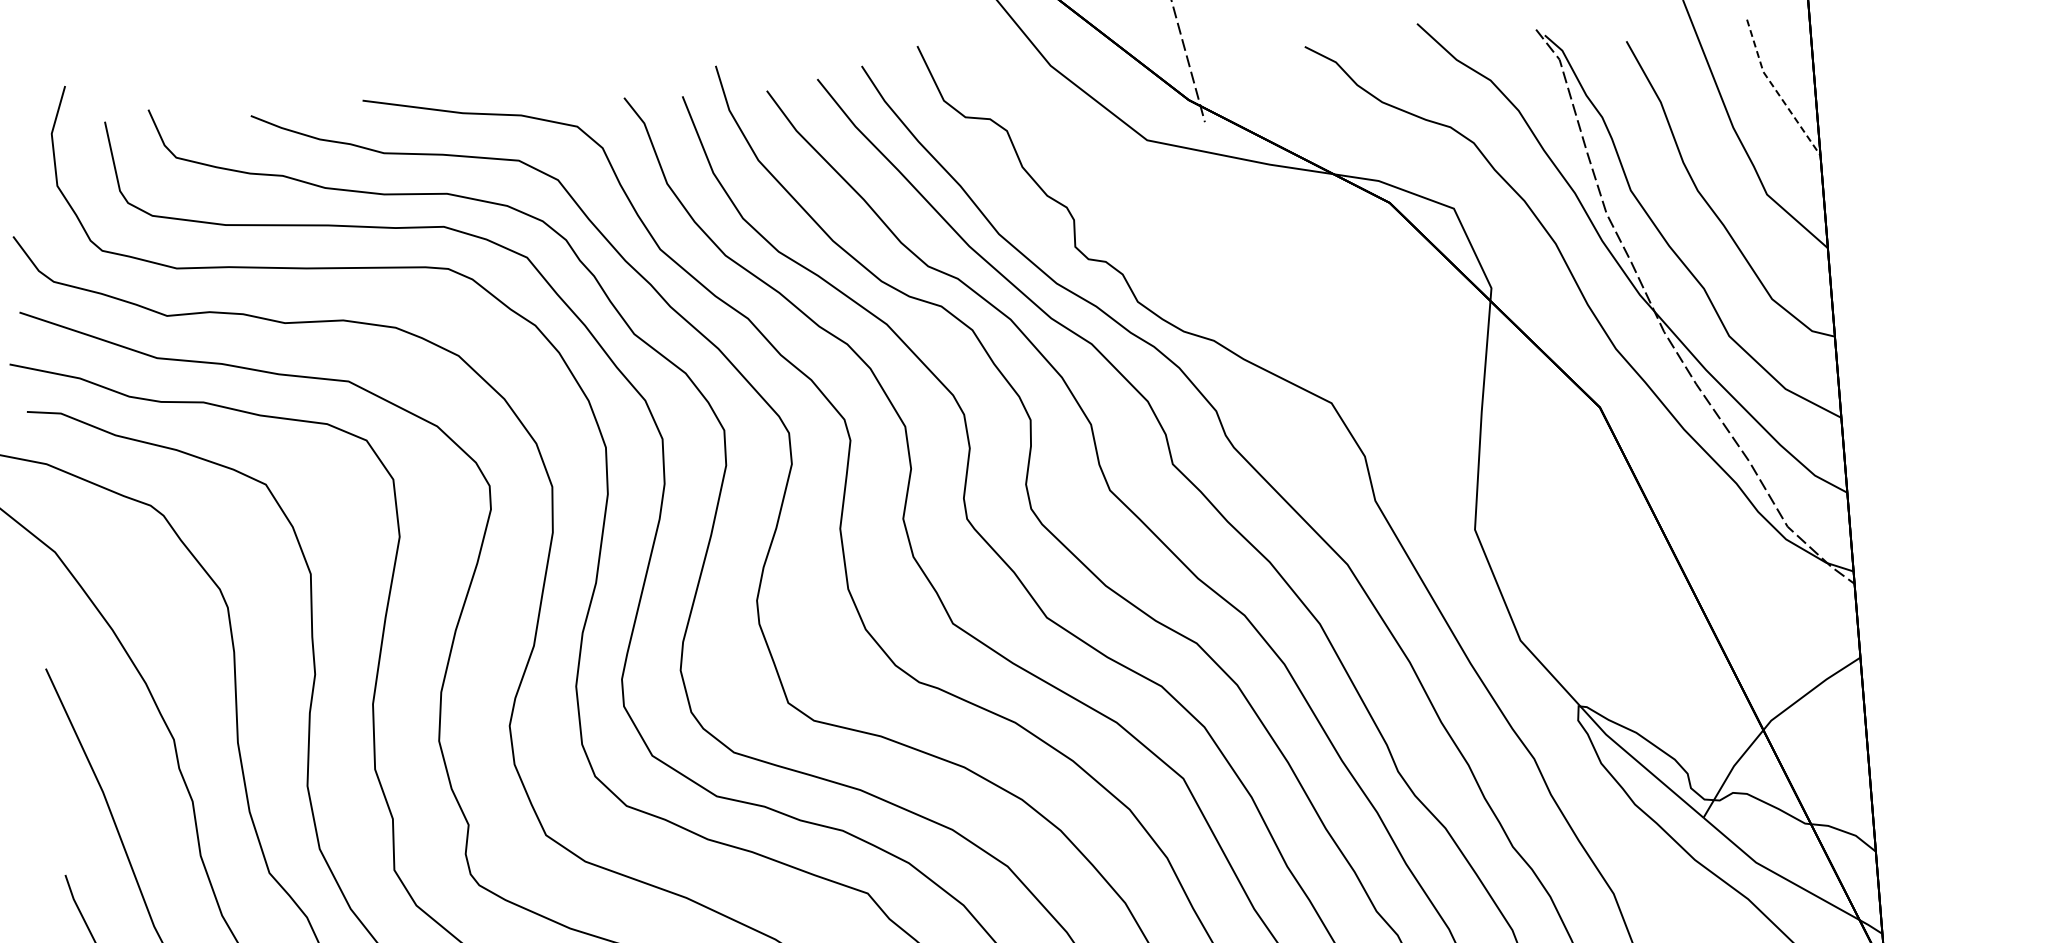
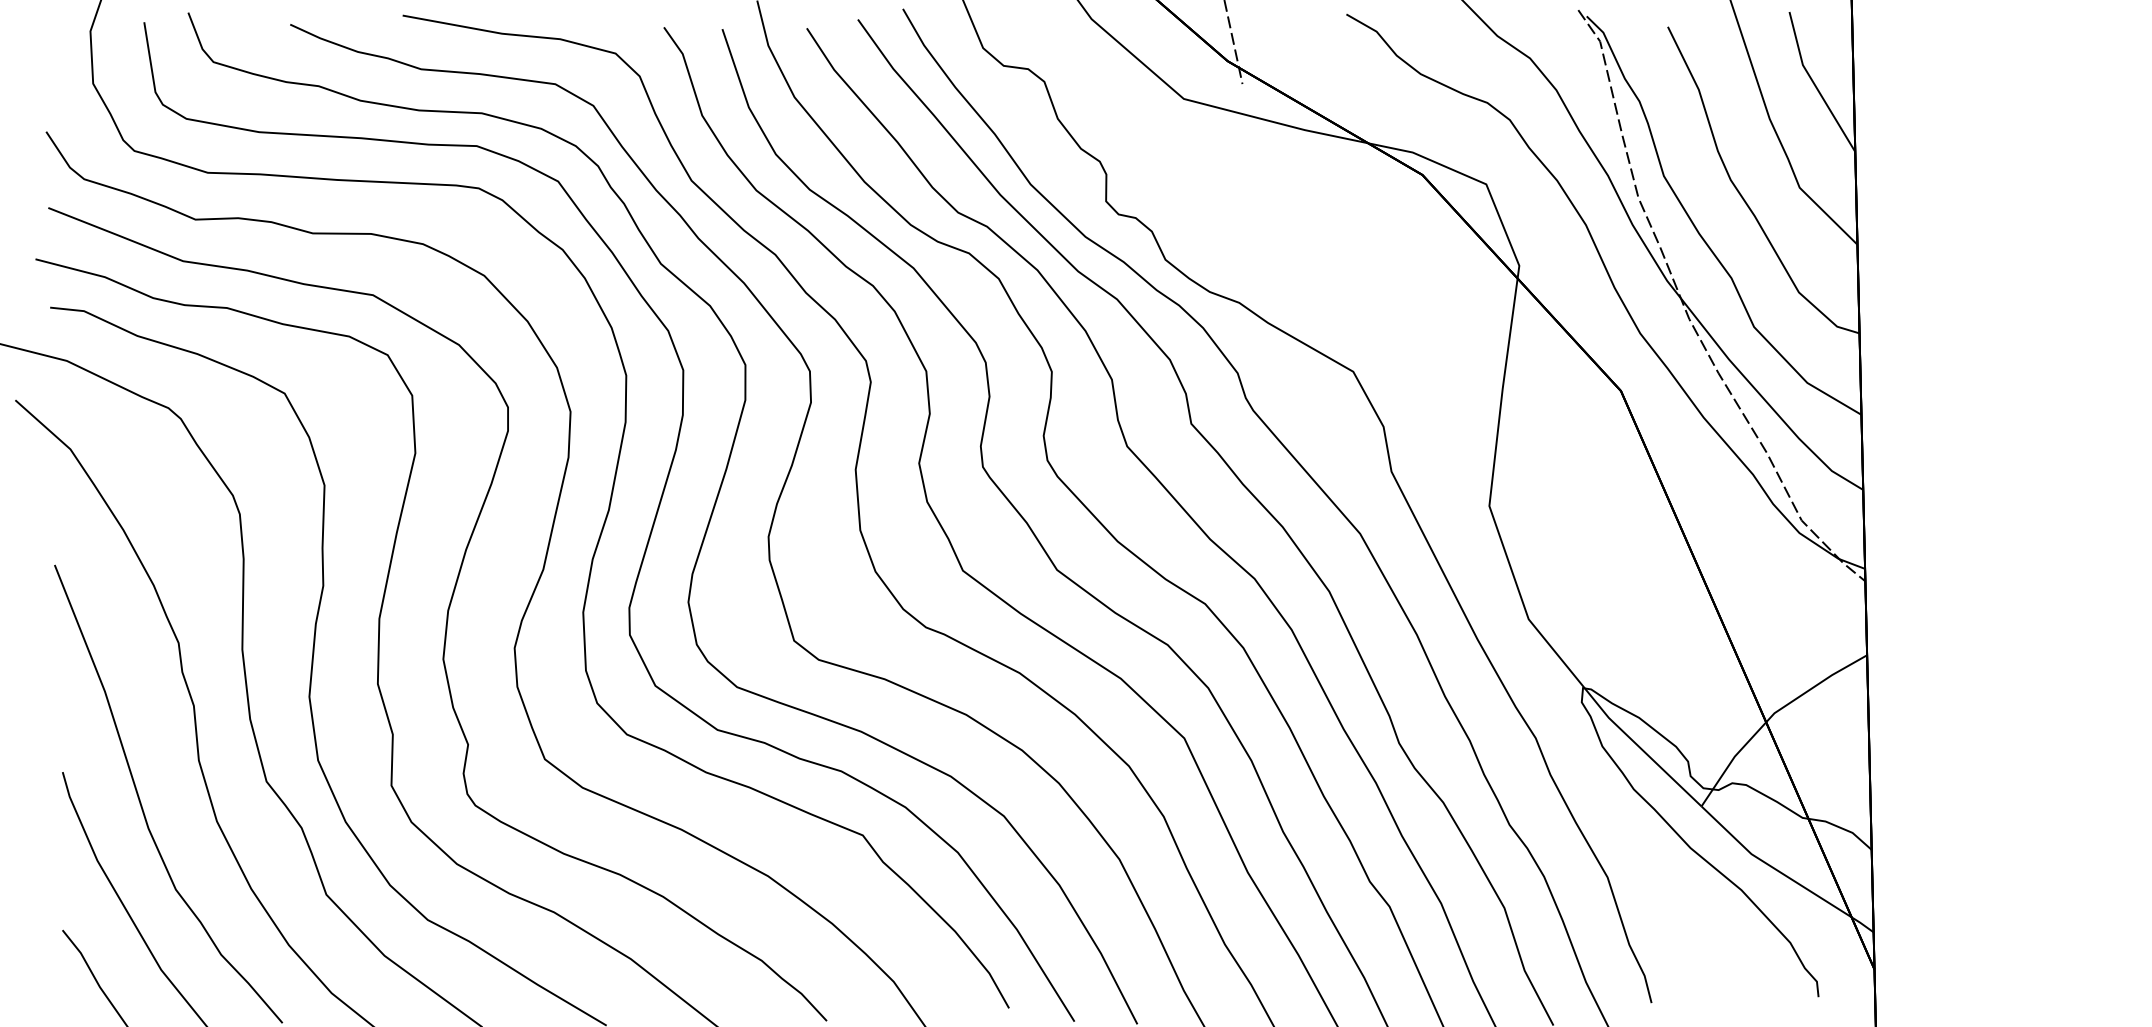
line: (1776, 90) -> (1814, 84), dashed -> solid

